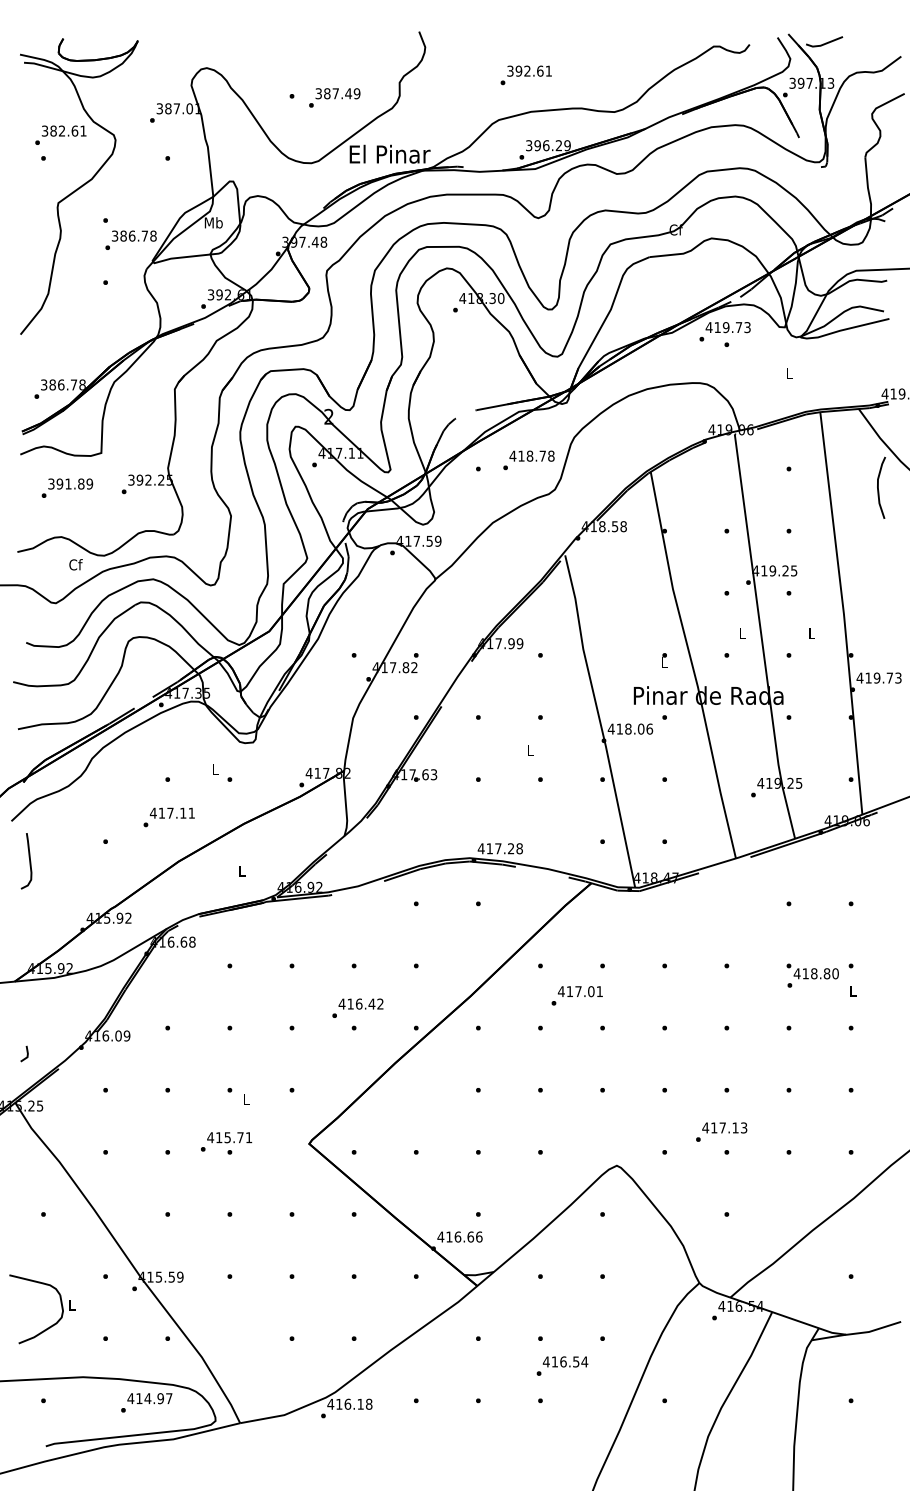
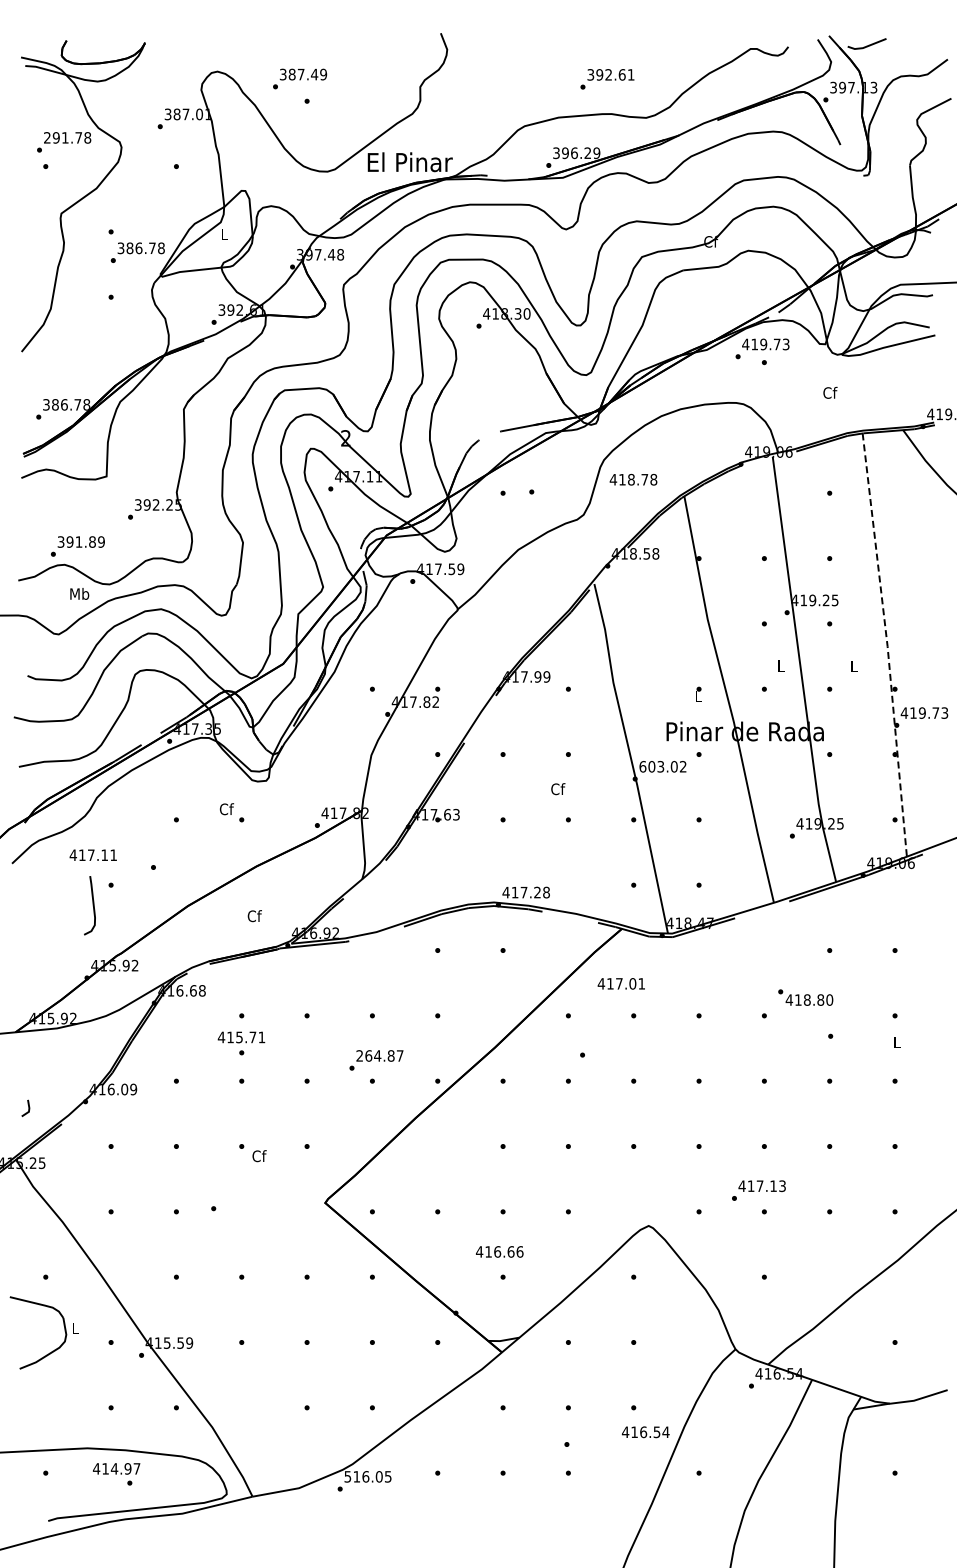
text: (526, 75) -> (607, 79), moved
text: (335, 97) -> (300, 78), moved
text: (64, 130) -> (67, 137), 382.61 -> 291.78
text: (213, 222) -> (224, 234), Mb -> L
text: (789, 373) -> (830, 392), L -> Cf
text: (532, 455) -> (633, 479), moved
curve: (879, 487) -> (924, 512), removed
text: (67, 488) -> (77, 546), moved
text: (75, 564) -> (79, 593), Cf -> Mb
line: (843, 613) -> (887, 645), solid -> dashed
text: (629, 728) -> (662, 766), 418.06 -> 603.02
text: (531, 750) -> (558, 789), L -> Cf
text: (215, 769) -> (226, 809), L -> Cf
text: (171, 812) -> (92, 854), moved
curve: (28, 861) -> (92, 905), moved
text: (241, 871) -> (254, 916), L -> Cf
text: (812, 971) -> (805, 997), moved
text: (579, 991) -> (620, 983), moved
text: (360, 1003) -> (379, 1055), 416.42 -> 264.87
text: (246, 1099) -> (259, 1156), L -> Cf
text: (229, 1143) -> (241, 1043), moved
text: (459, 1236) -> (499, 1251), moved
part: (49, 1326) -> (52, 1350), moved
text: (565, 1362) -> (645, 1432), moved
text: (149, 1398) -> (116, 1468), moved
text: (349, 1403) -> (367, 1476), 416.18 -> 516.05

